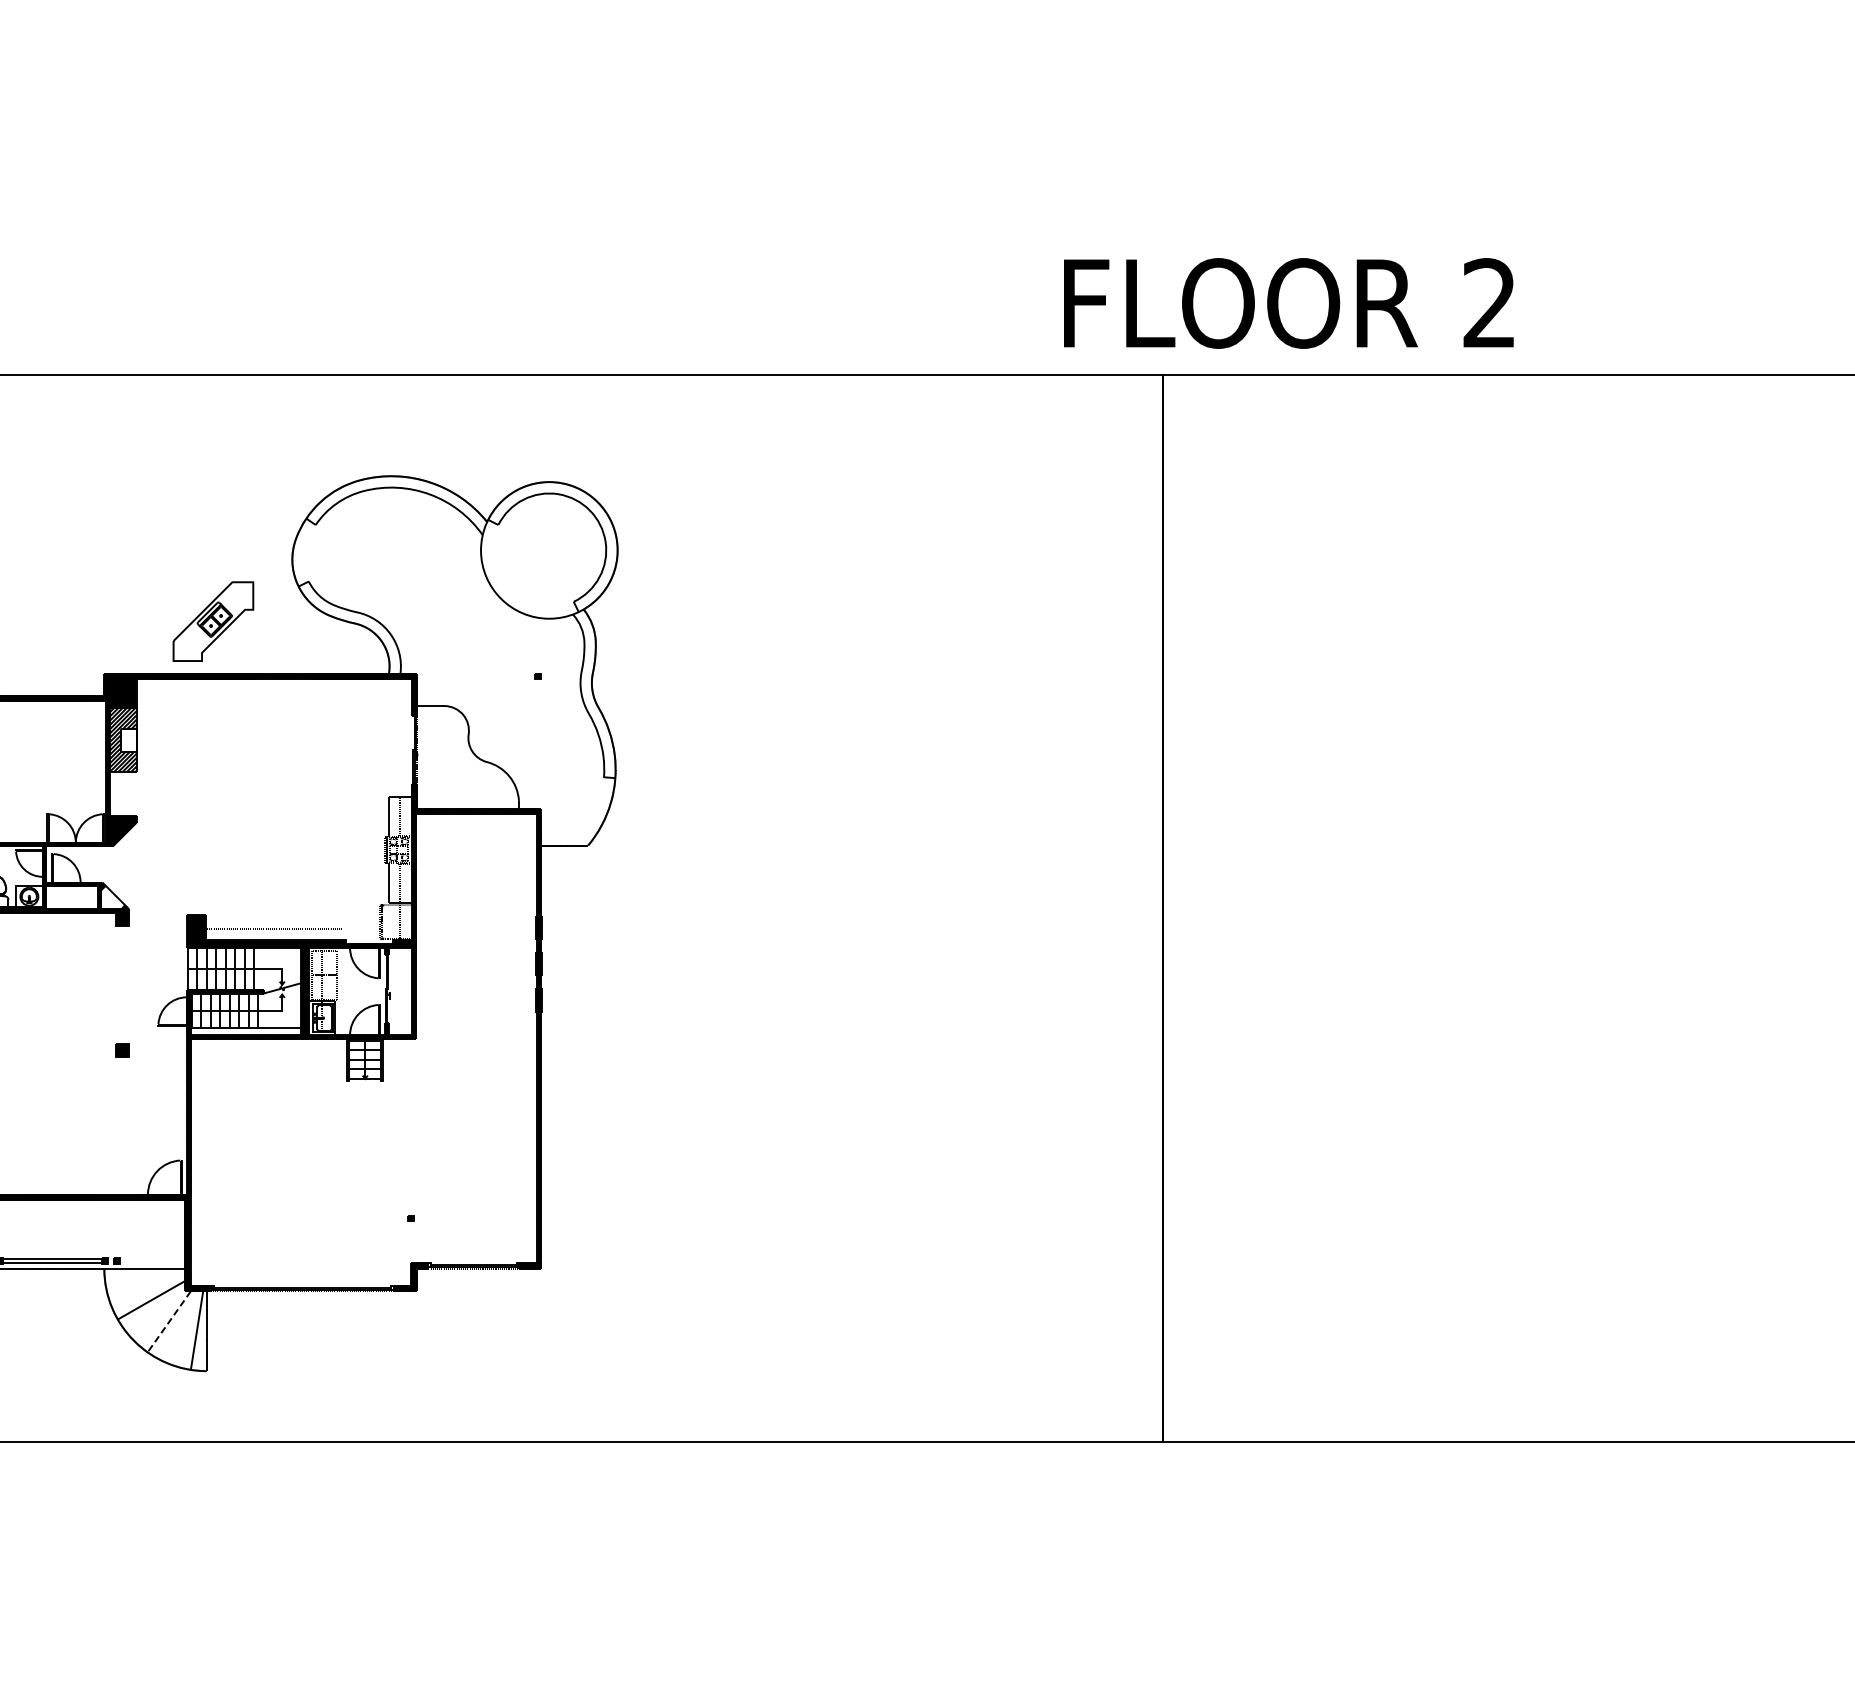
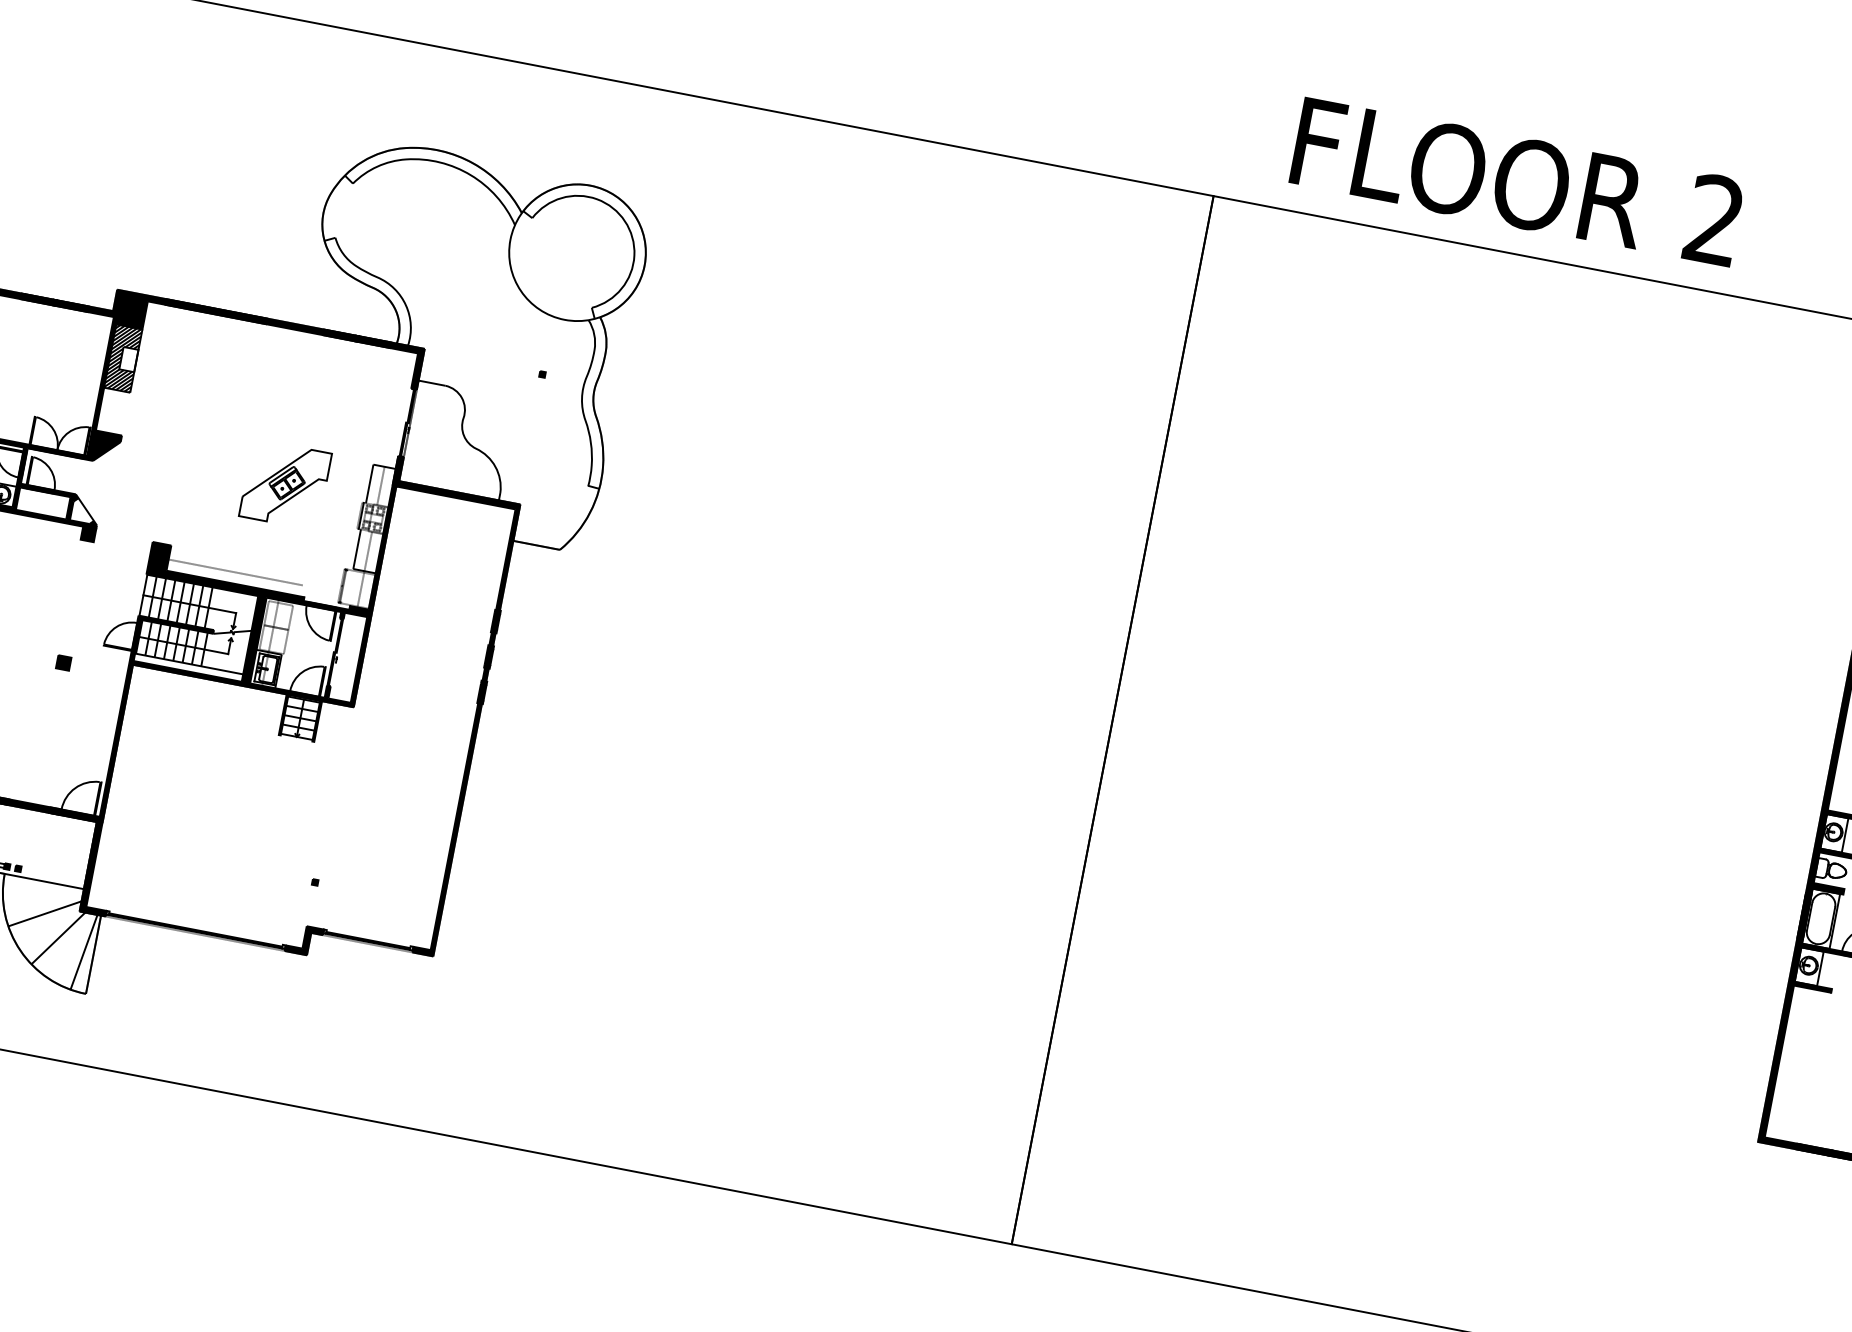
text: (1288, 303) -> (1516, 182), moved
part: (213, 621) -> (285, 484), moved
line: (168, 1322) -> (57, 938), dashed -> solid

